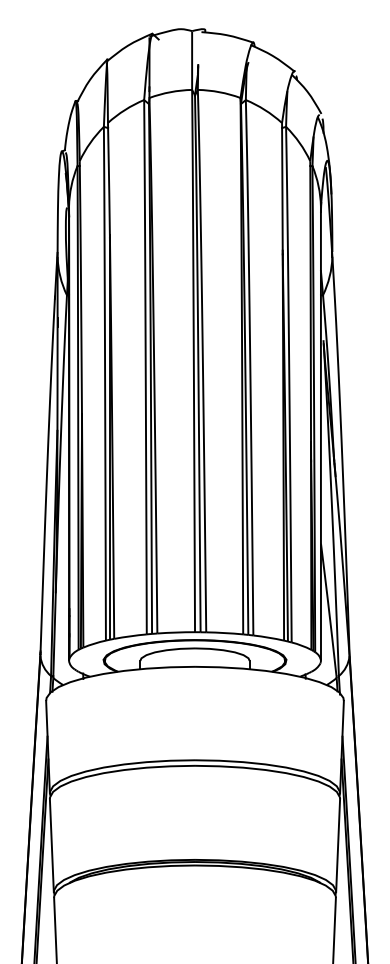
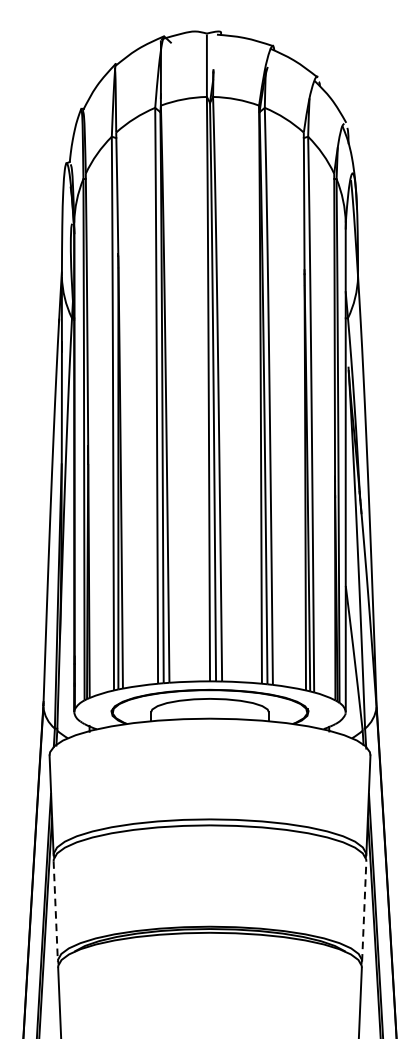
line: (51, 845) -> (55, 911), solid -> dashed
line: (338, 845) -> (364, 911), solid -> dashed

